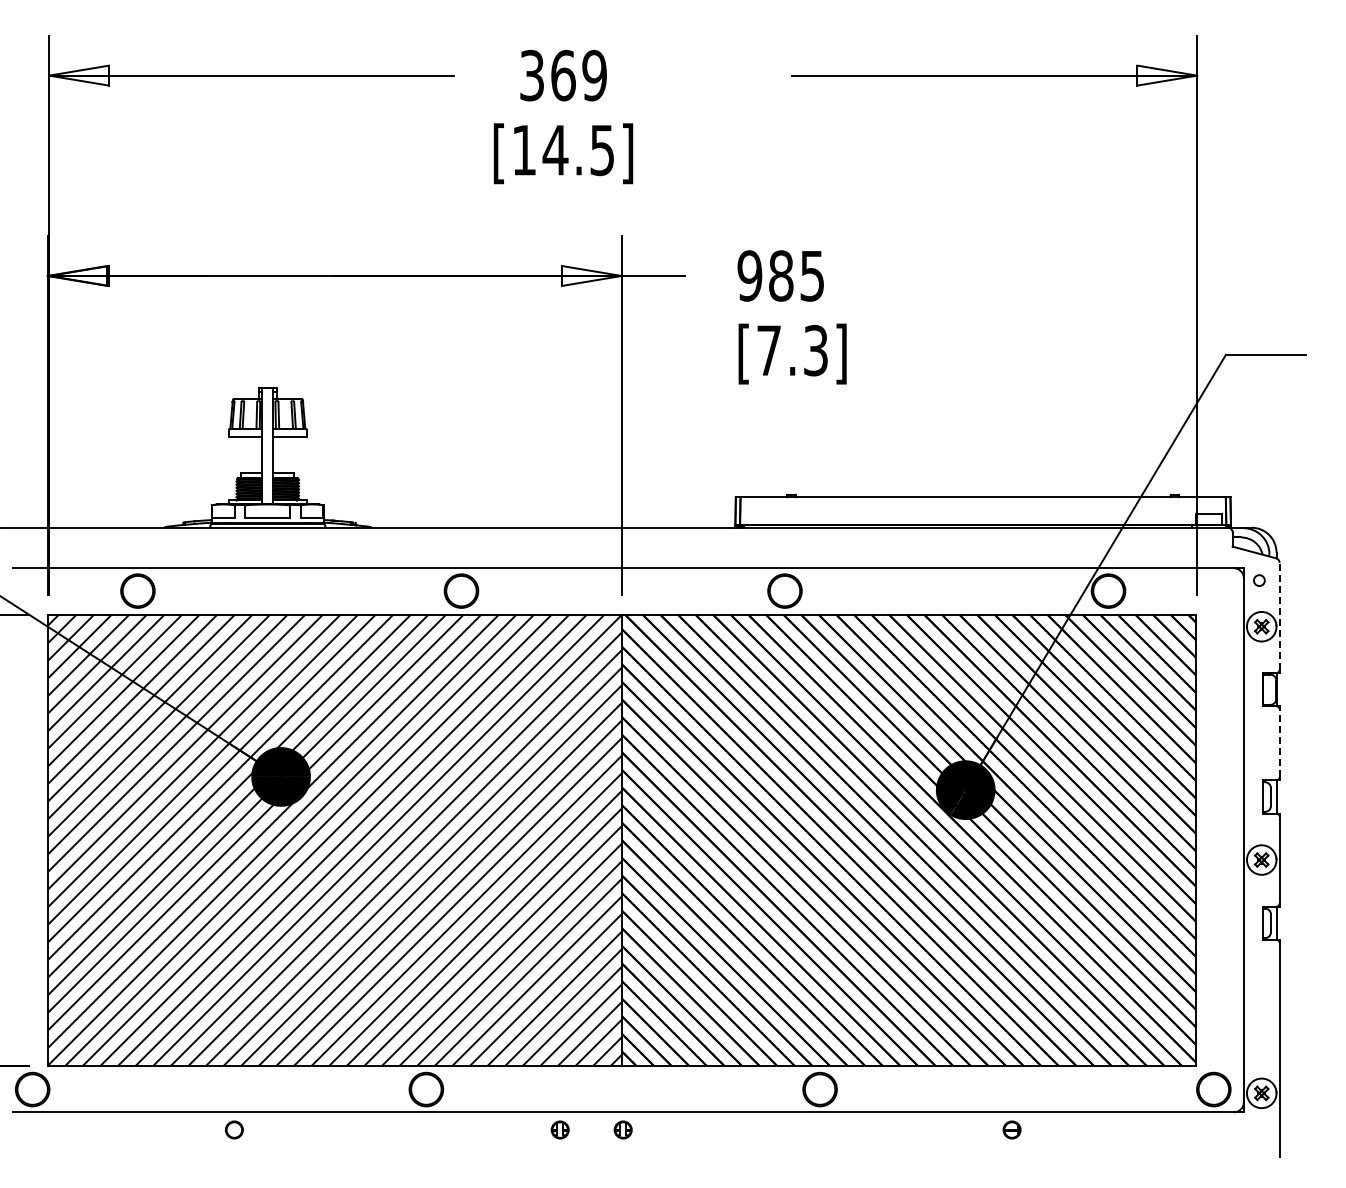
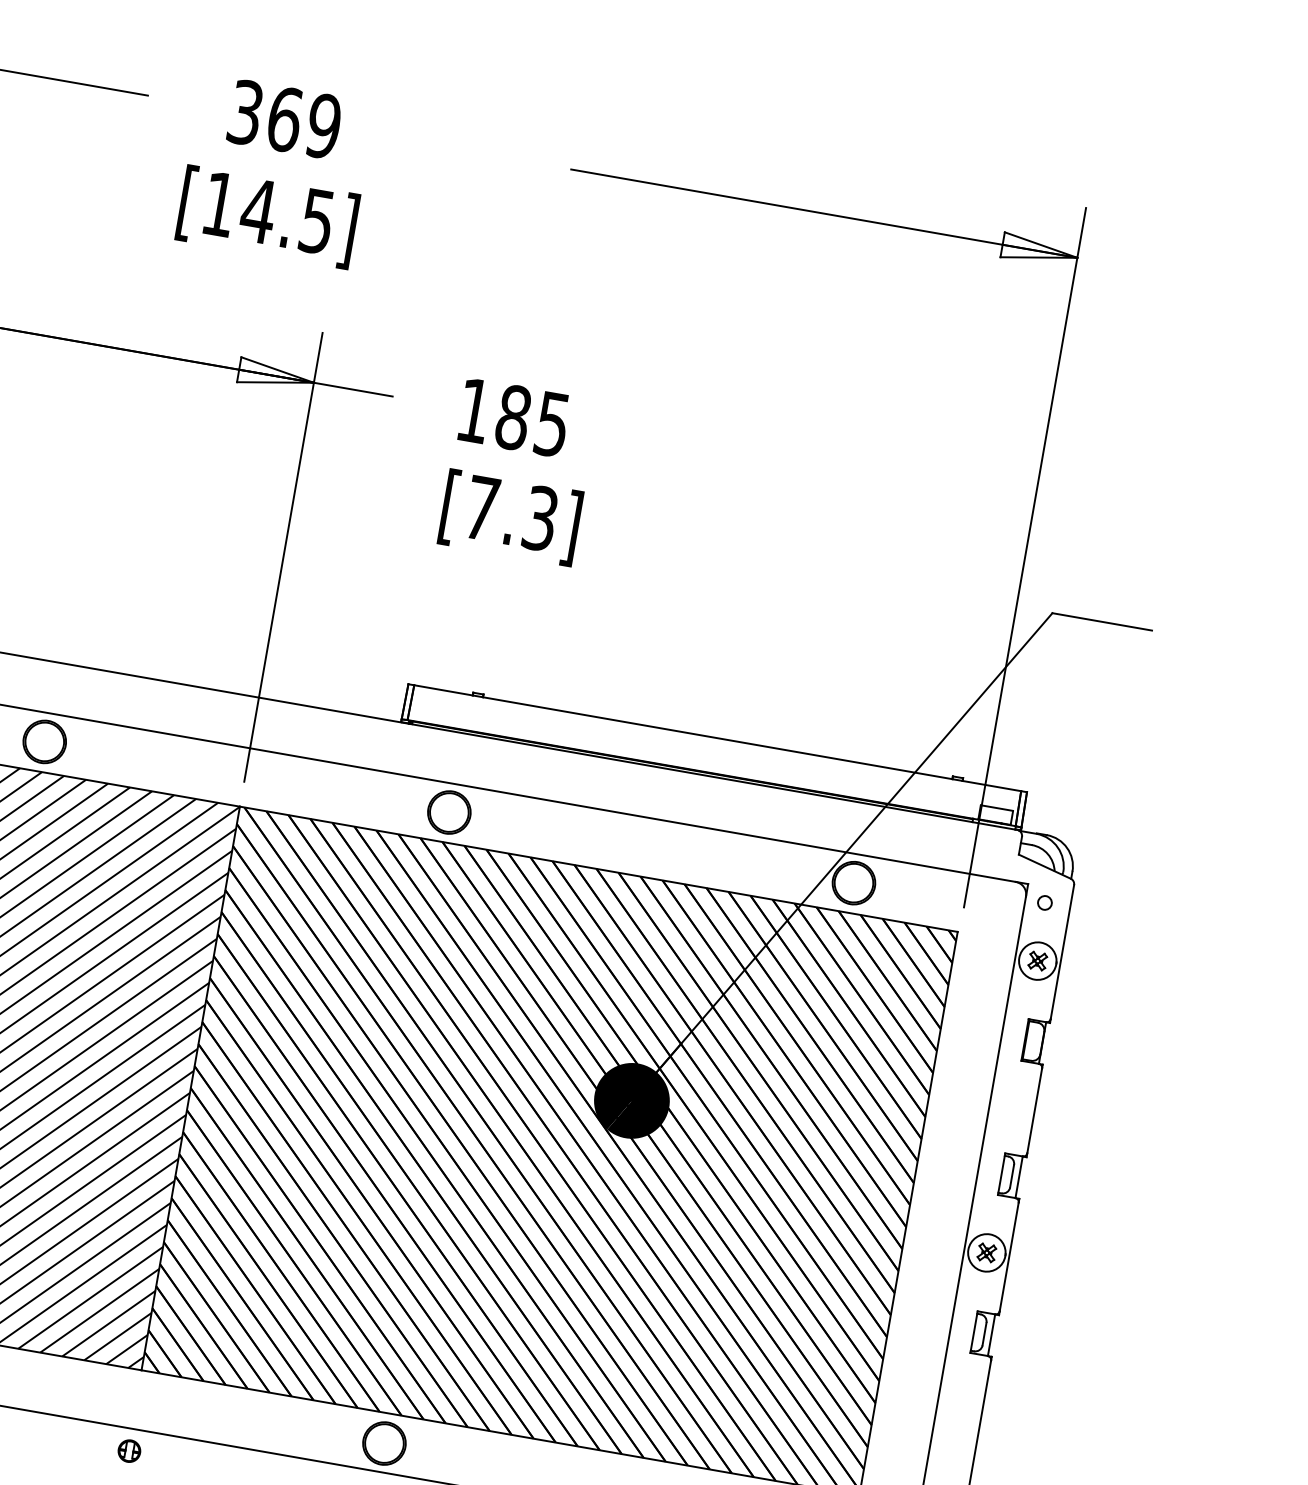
text: (749, 275) -> (473, 410), 985 -> 185
line: (1279, 616) -> (1062, 952), dashed -> solid
line: (1279, 743) -> (1034, 1111), dashed -> solid
part: (559, 1129) -> (49, 1436), removed

